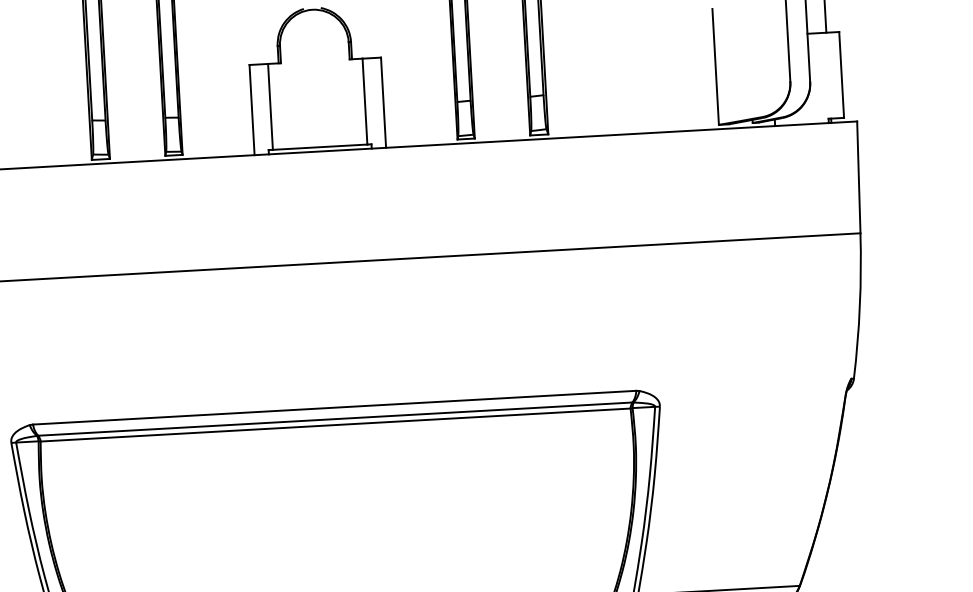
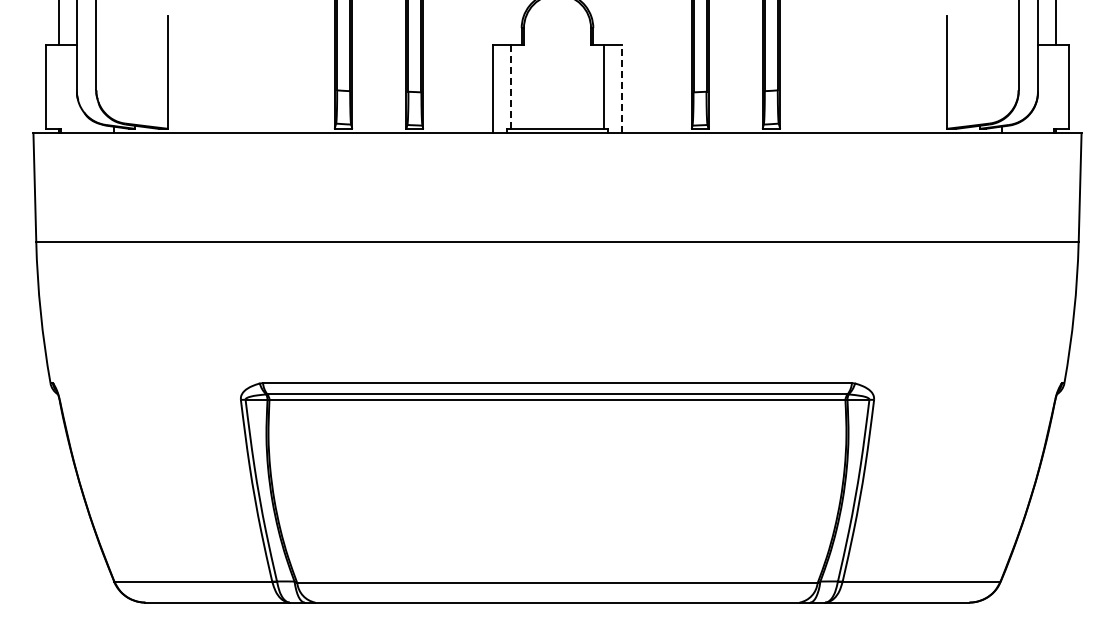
line: (383, 102) -> (621, 88), solid -> dashed
line: (270, 106) -> (511, 86), solid -> dashed

